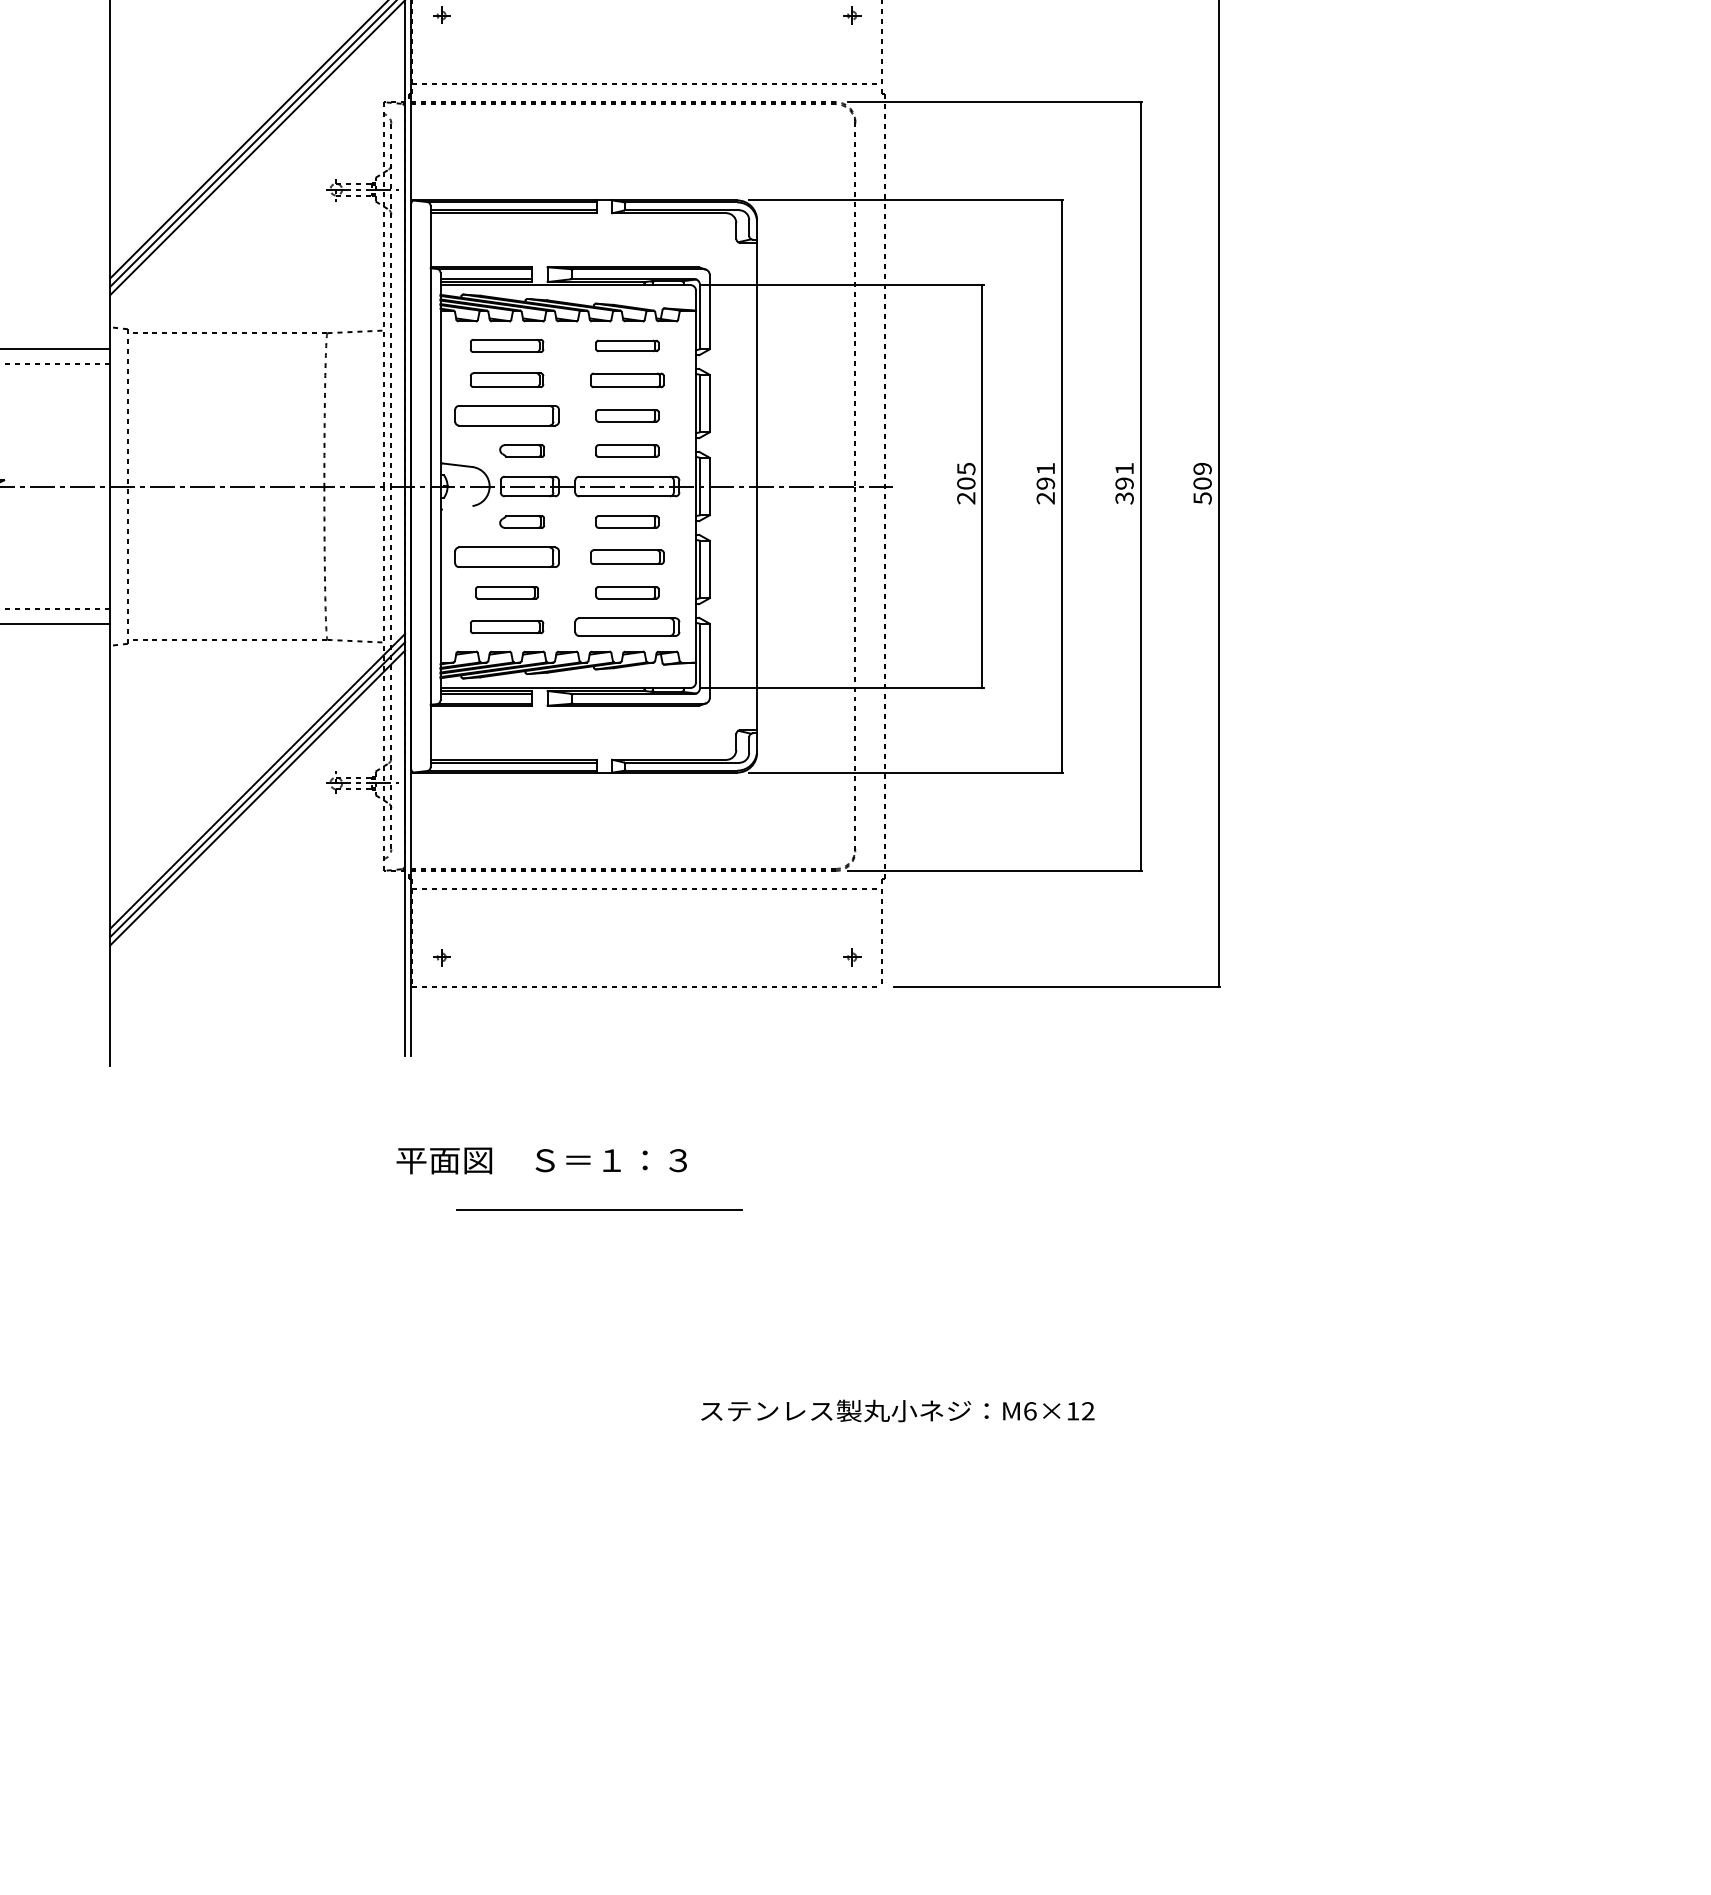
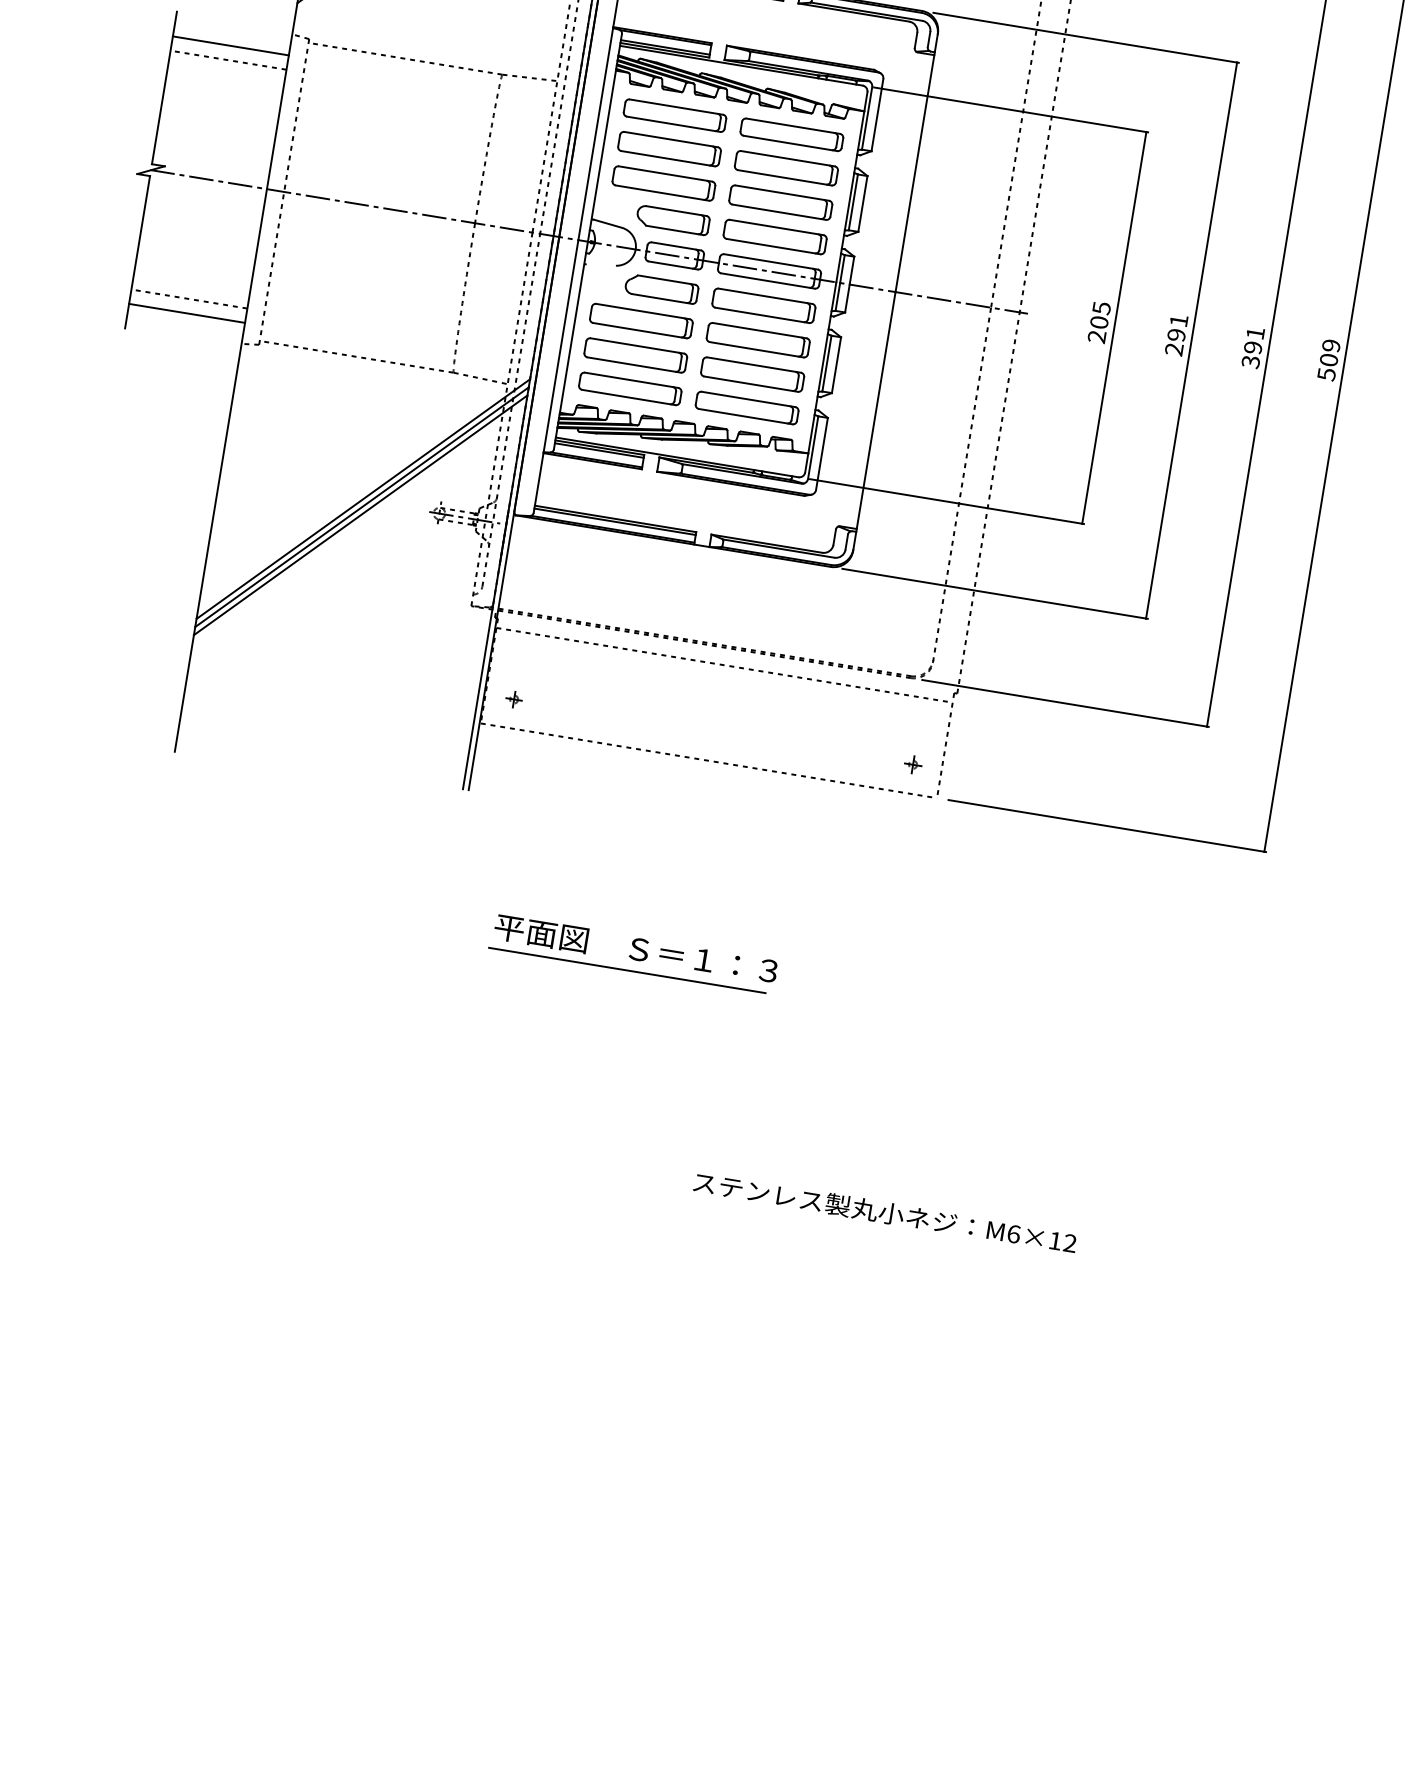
part: (506, 345) -> (674, 115), size x1.43
part: (627, 345) -> (792, 134), size x1.67
part: (506, 379) -> (669, 148), size x1.43
part: (627, 380) -> (786, 168), size x1.43
part: (627, 415) -> (780, 202), size x1.67
part: (521, 450) -> (672, 219), size x1.67
part: (627, 450) -> (775, 236), size x1.67
part: (521, 521) -> (661, 288), size x1.67
part: (627, 521) -> (764, 305), size x1.67
part: (627, 556) -> (758, 339), size x1.43
part: (506, 592) -> (635, 355), size x1.67
part: (627, 592) -> (752, 374), size x1.67
part: (506, 626) -> (629, 388), size x1.43
text: (541, 1160) -> (635, 948), moved

